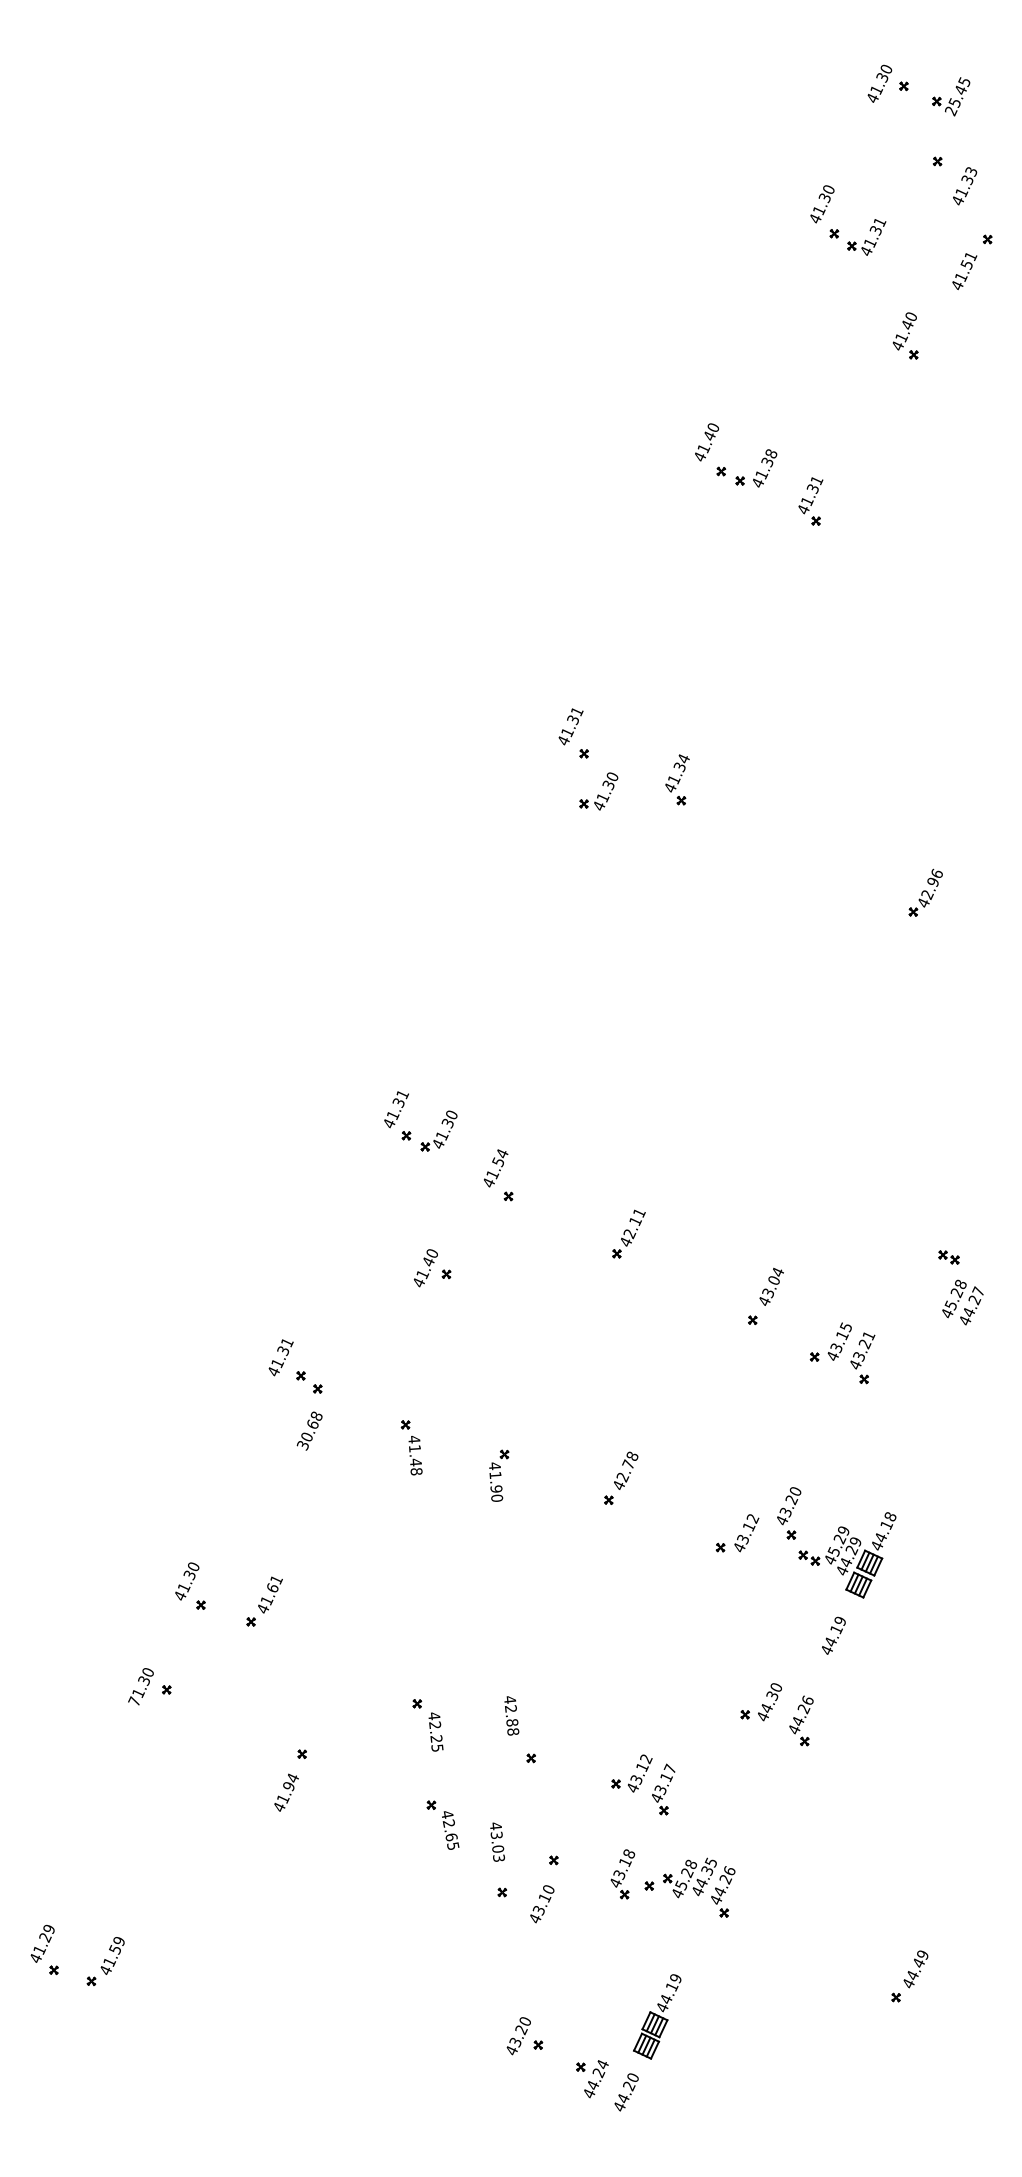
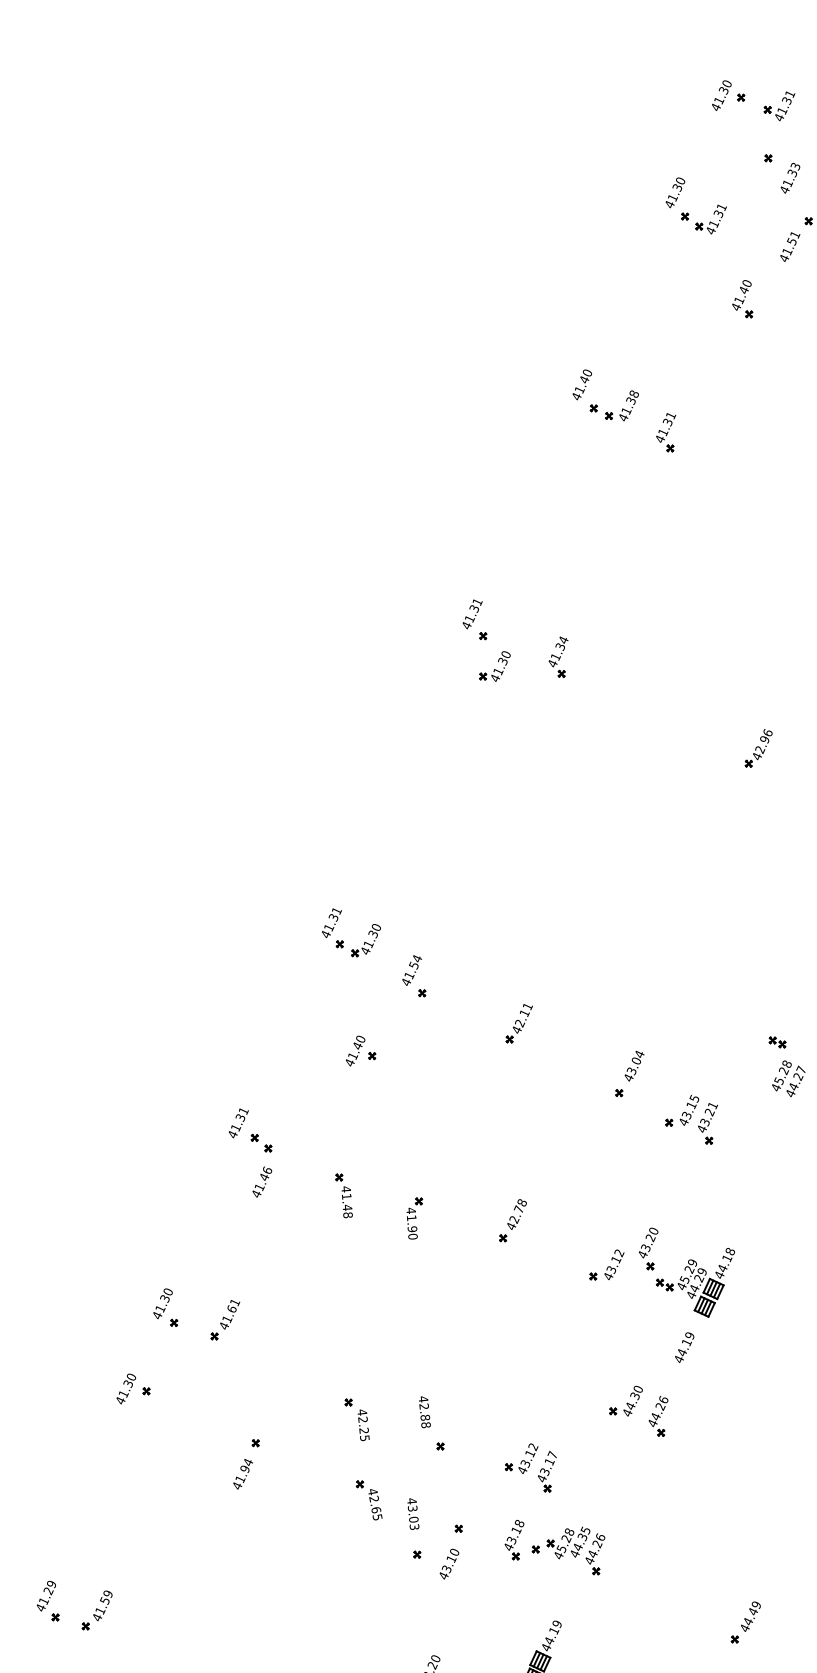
text: (957, 96) -> (784, 105), 25.45 -> 41.31
text: (308, 1430) -> (260, 1182), 30.68 -> 41.46
text: (134, 1701) -> (120, 1400), 71.30 -> 41.30

